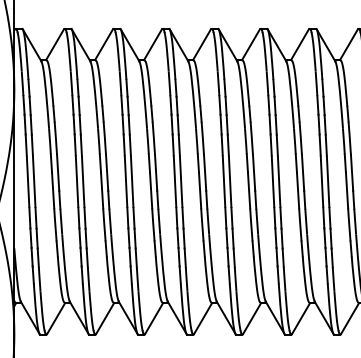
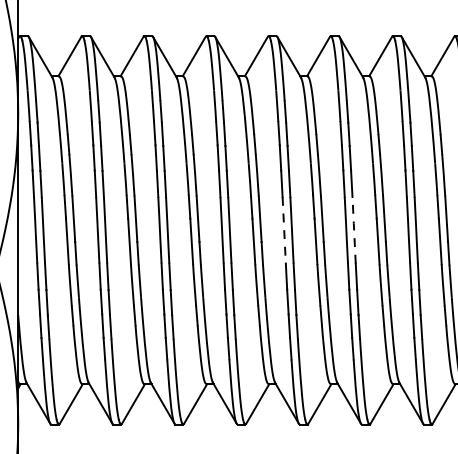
line: (224, 181) -> (284, 230), solid -> dashed
line: (279, 181) -> (354, 230), solid -> dashed

